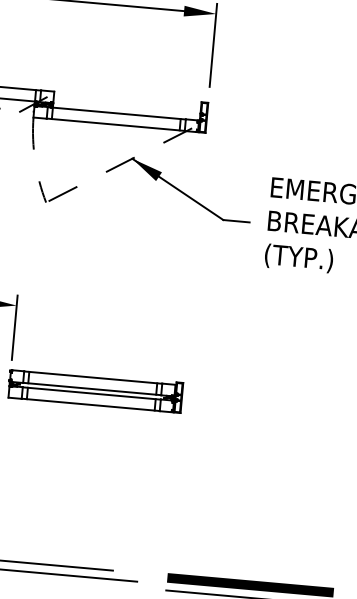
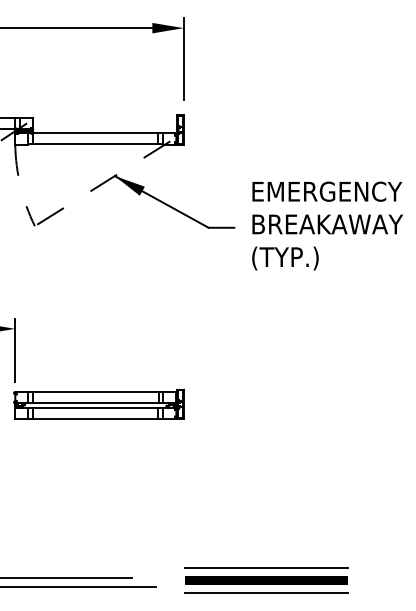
line: (251, 573) -> (266, 568), added

